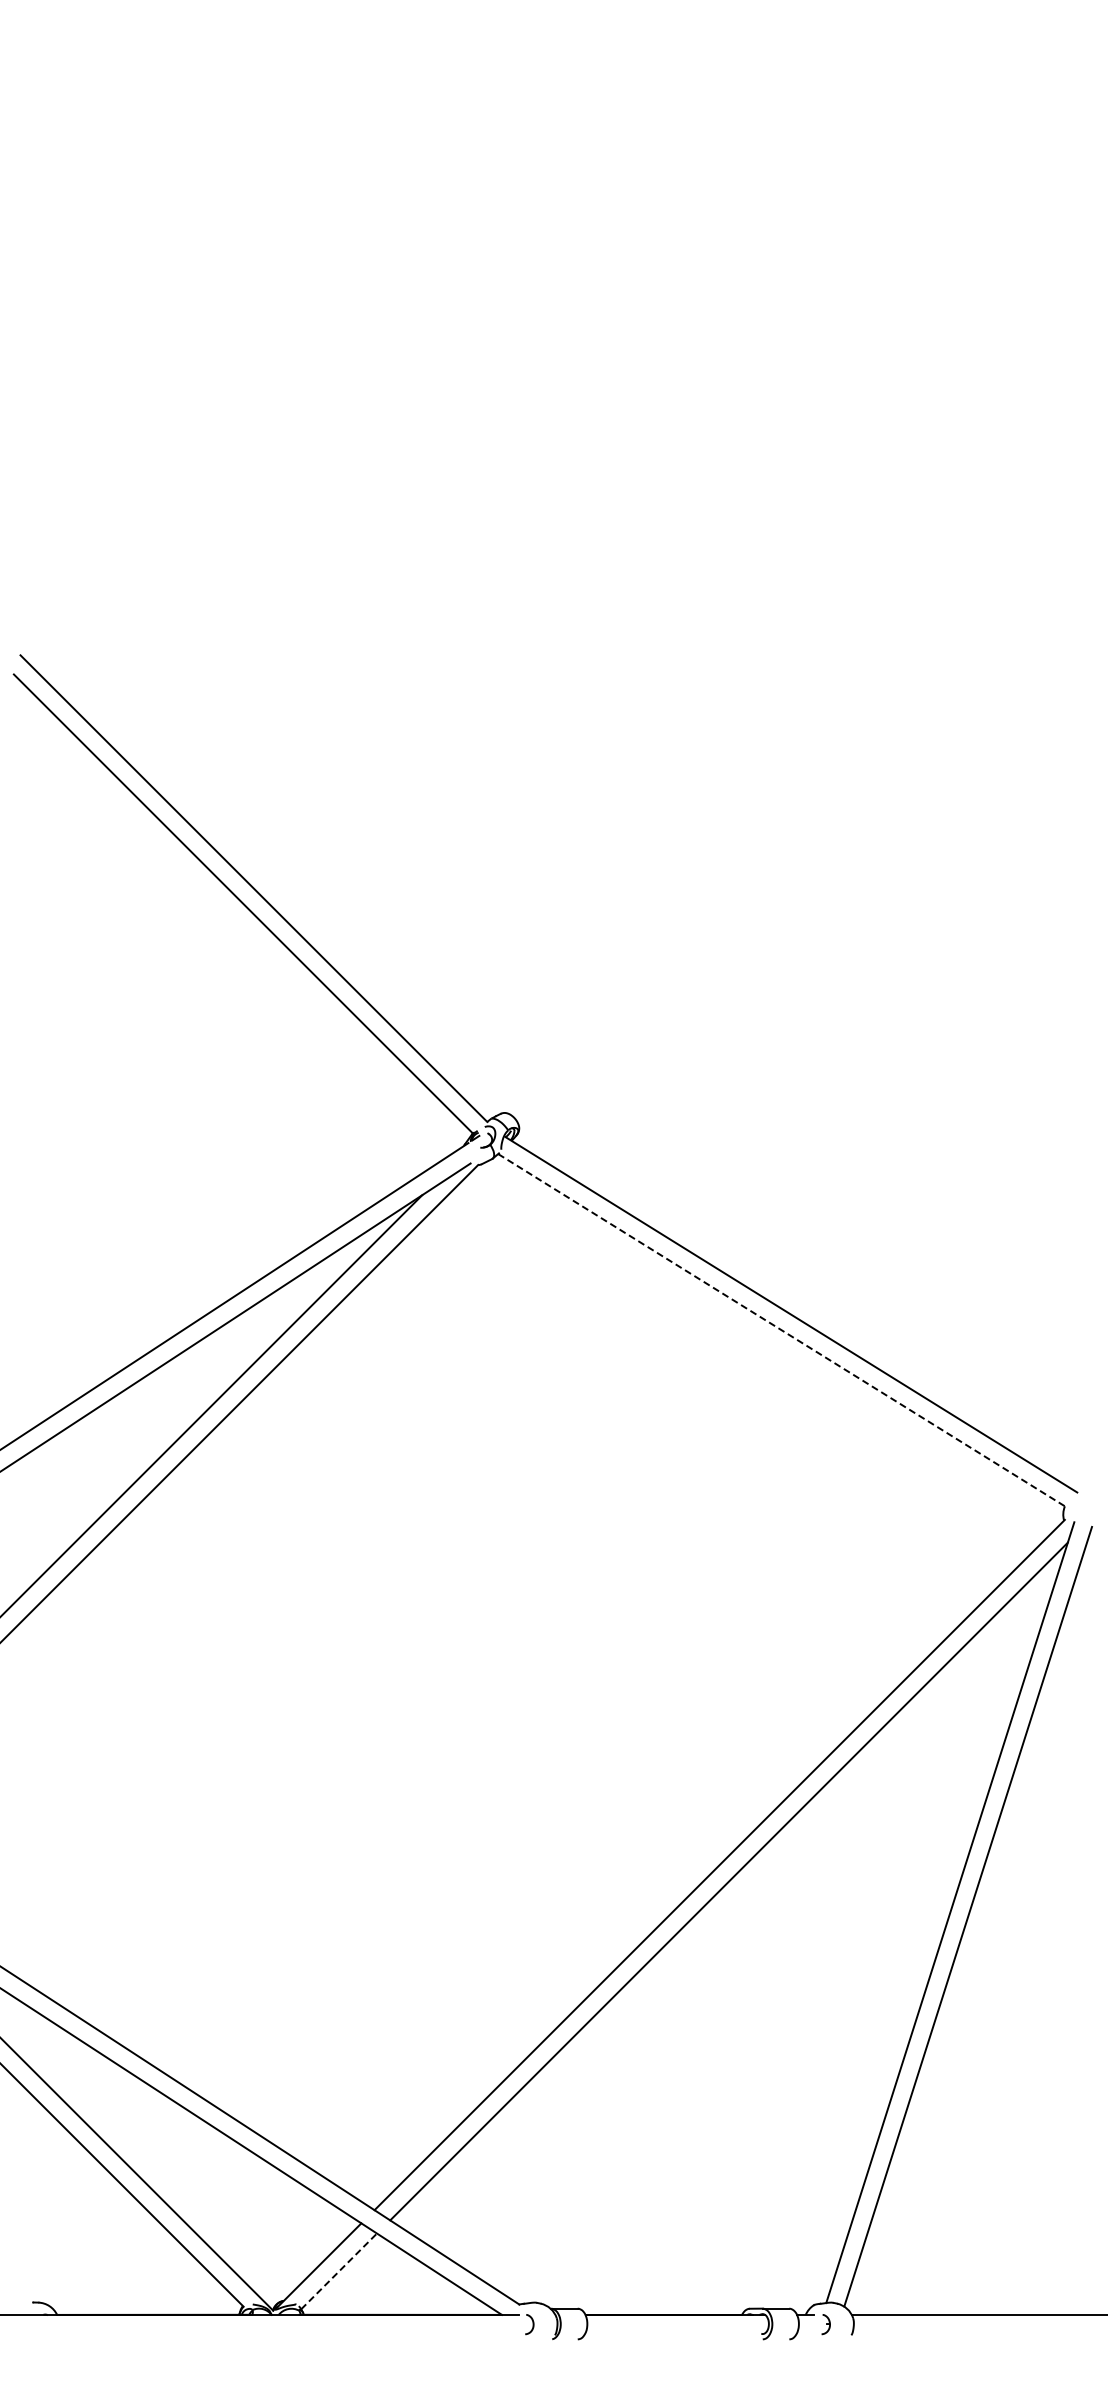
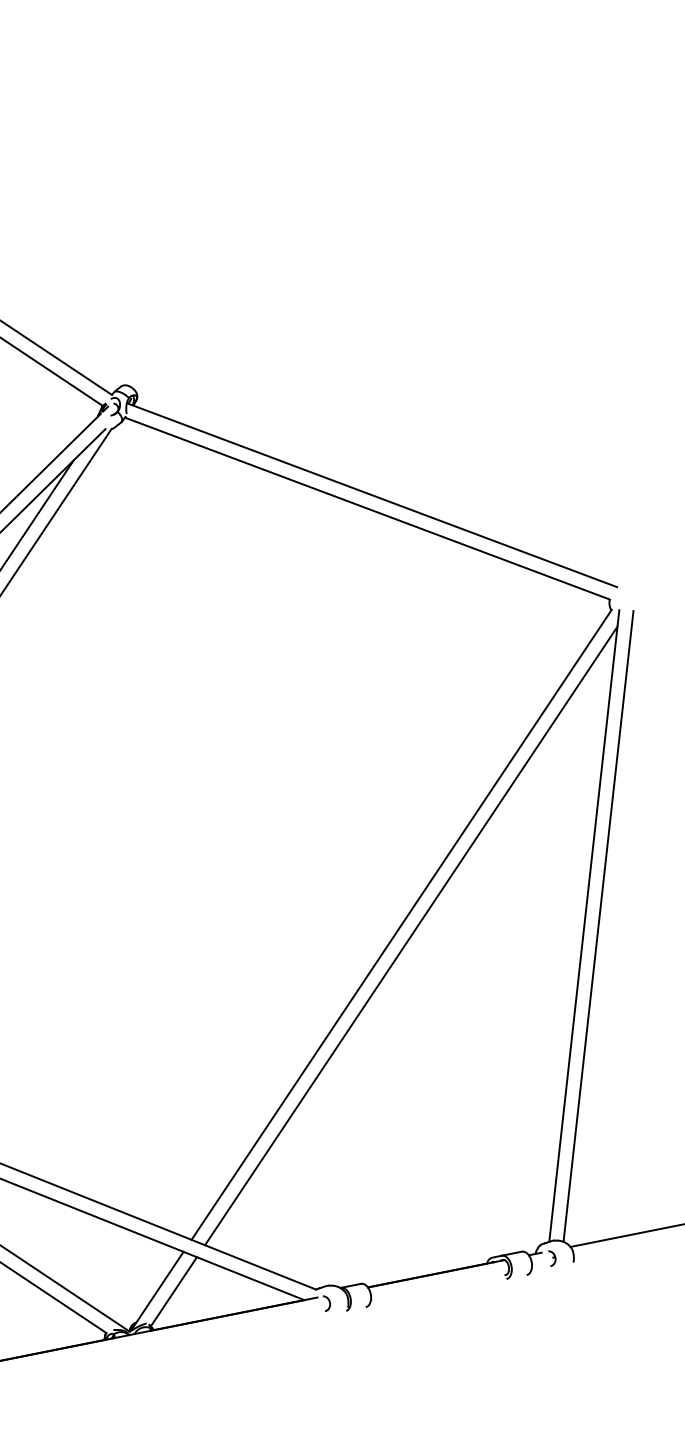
line: (781, 1330) -> (367, 508), dashed -> solid
line: (339, 2271) -> (174, 1291), dashed -> solid

